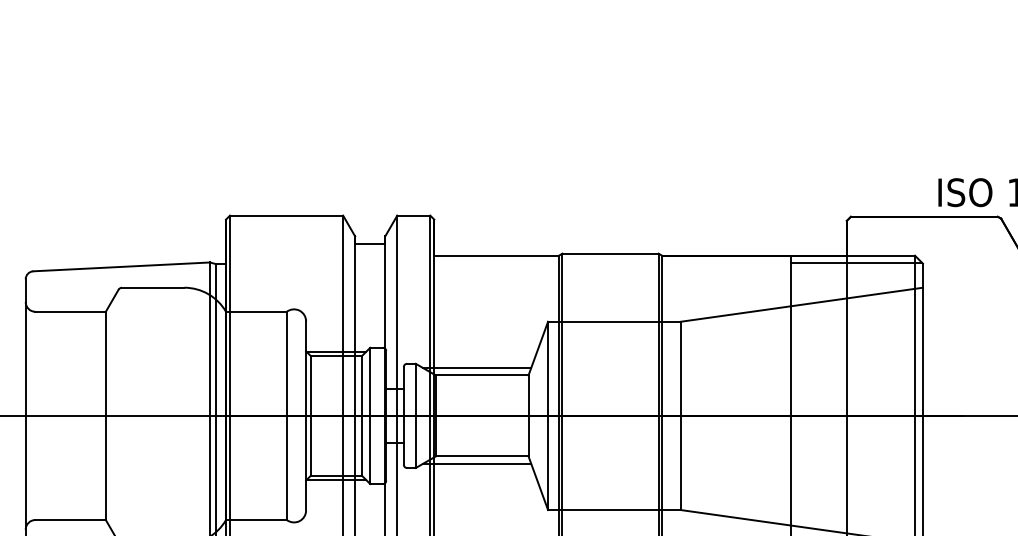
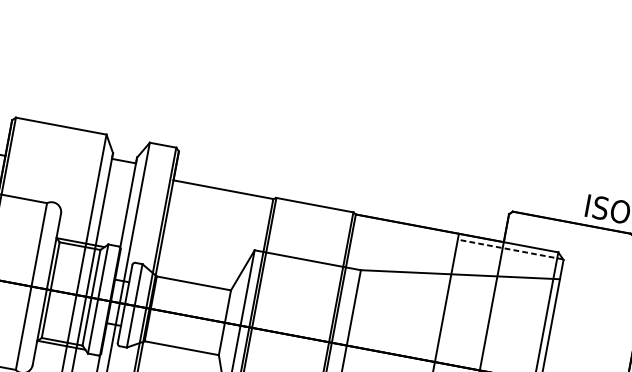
line: (856, 263) -> (510, 249), solid -> dashed
line: (476, 367) -> (190, 276), removed
line: (476, 463) -> (176, 353), removed

